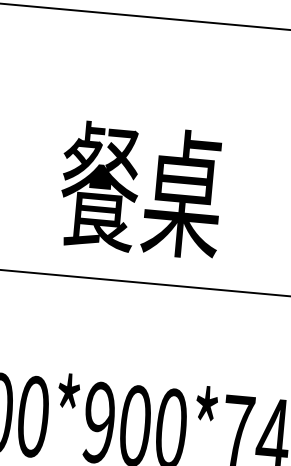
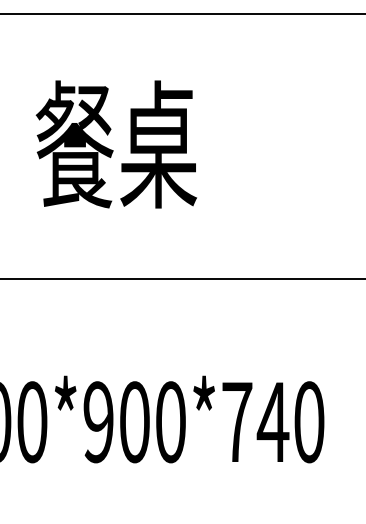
text: (141, 189) -> (116, 144), moved

